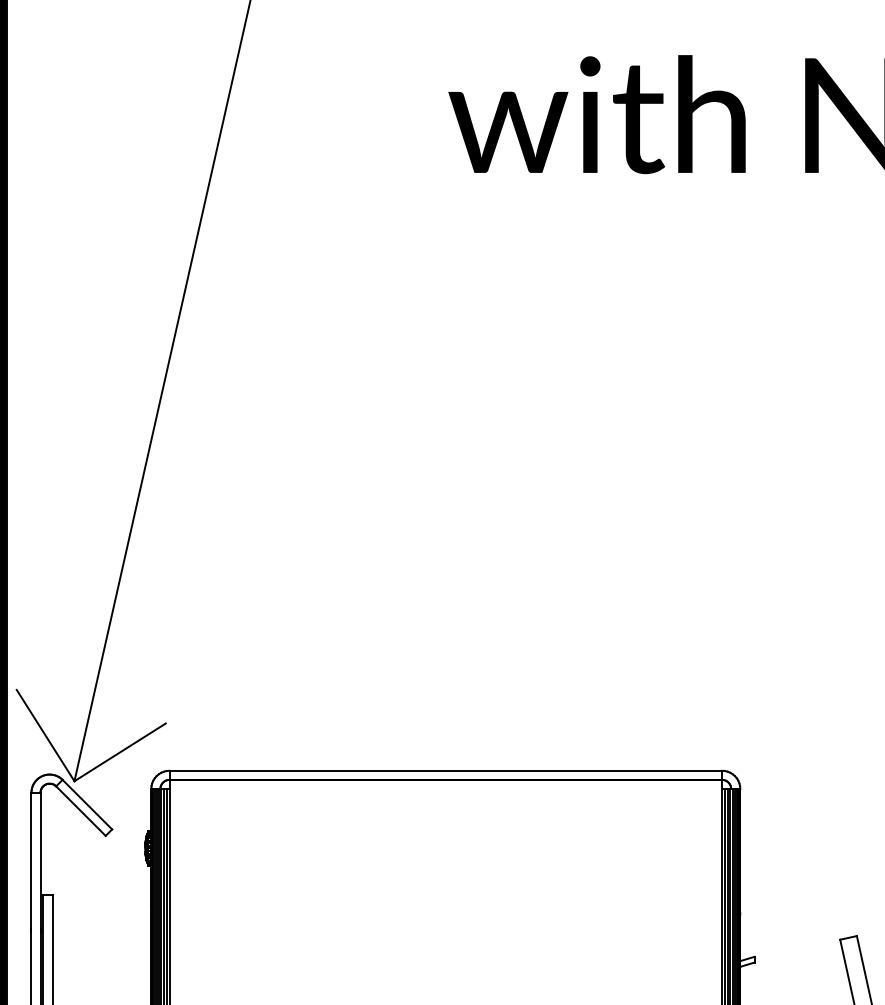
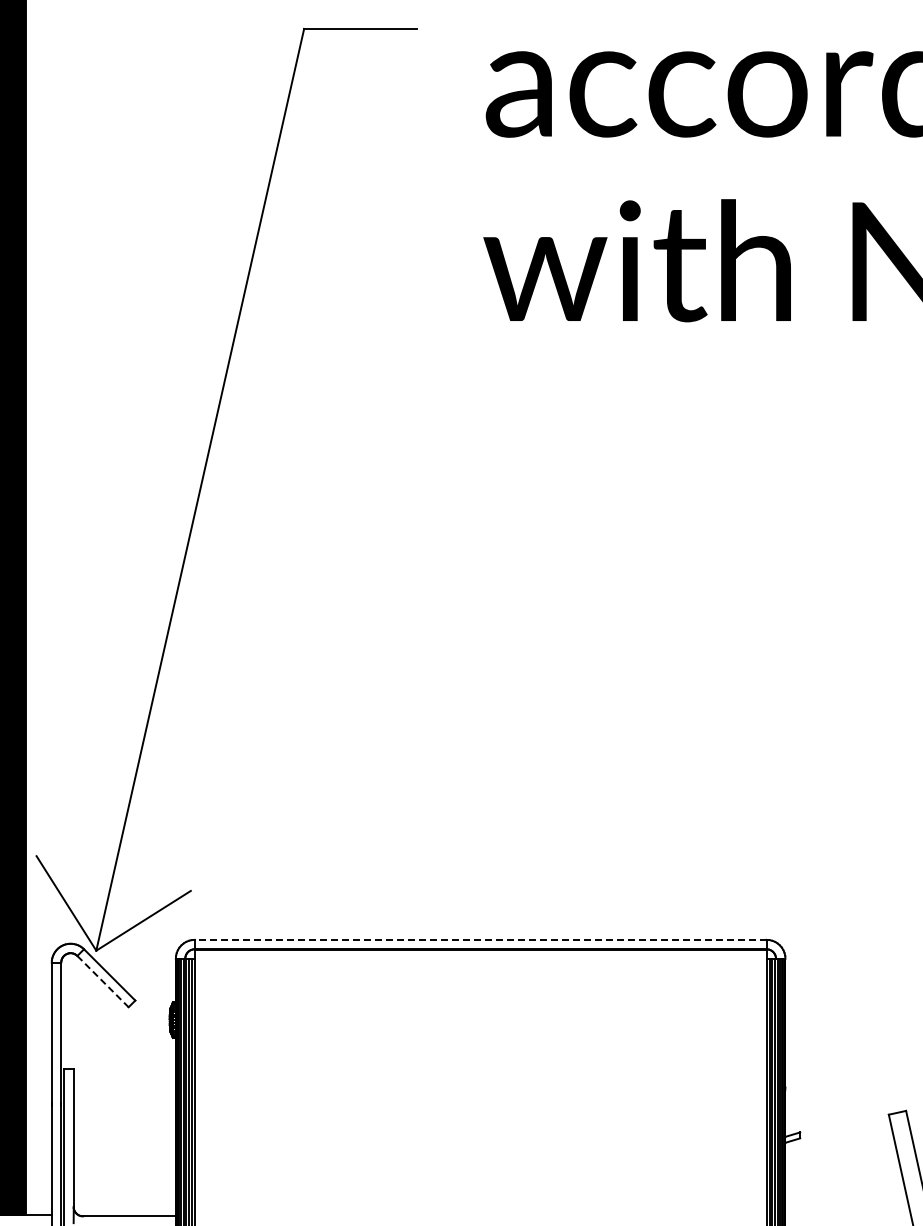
line: (445, 770) -> (480, 939), solid -> dashed
line: (81, 811) -> (103, 981), solid -> dashed

